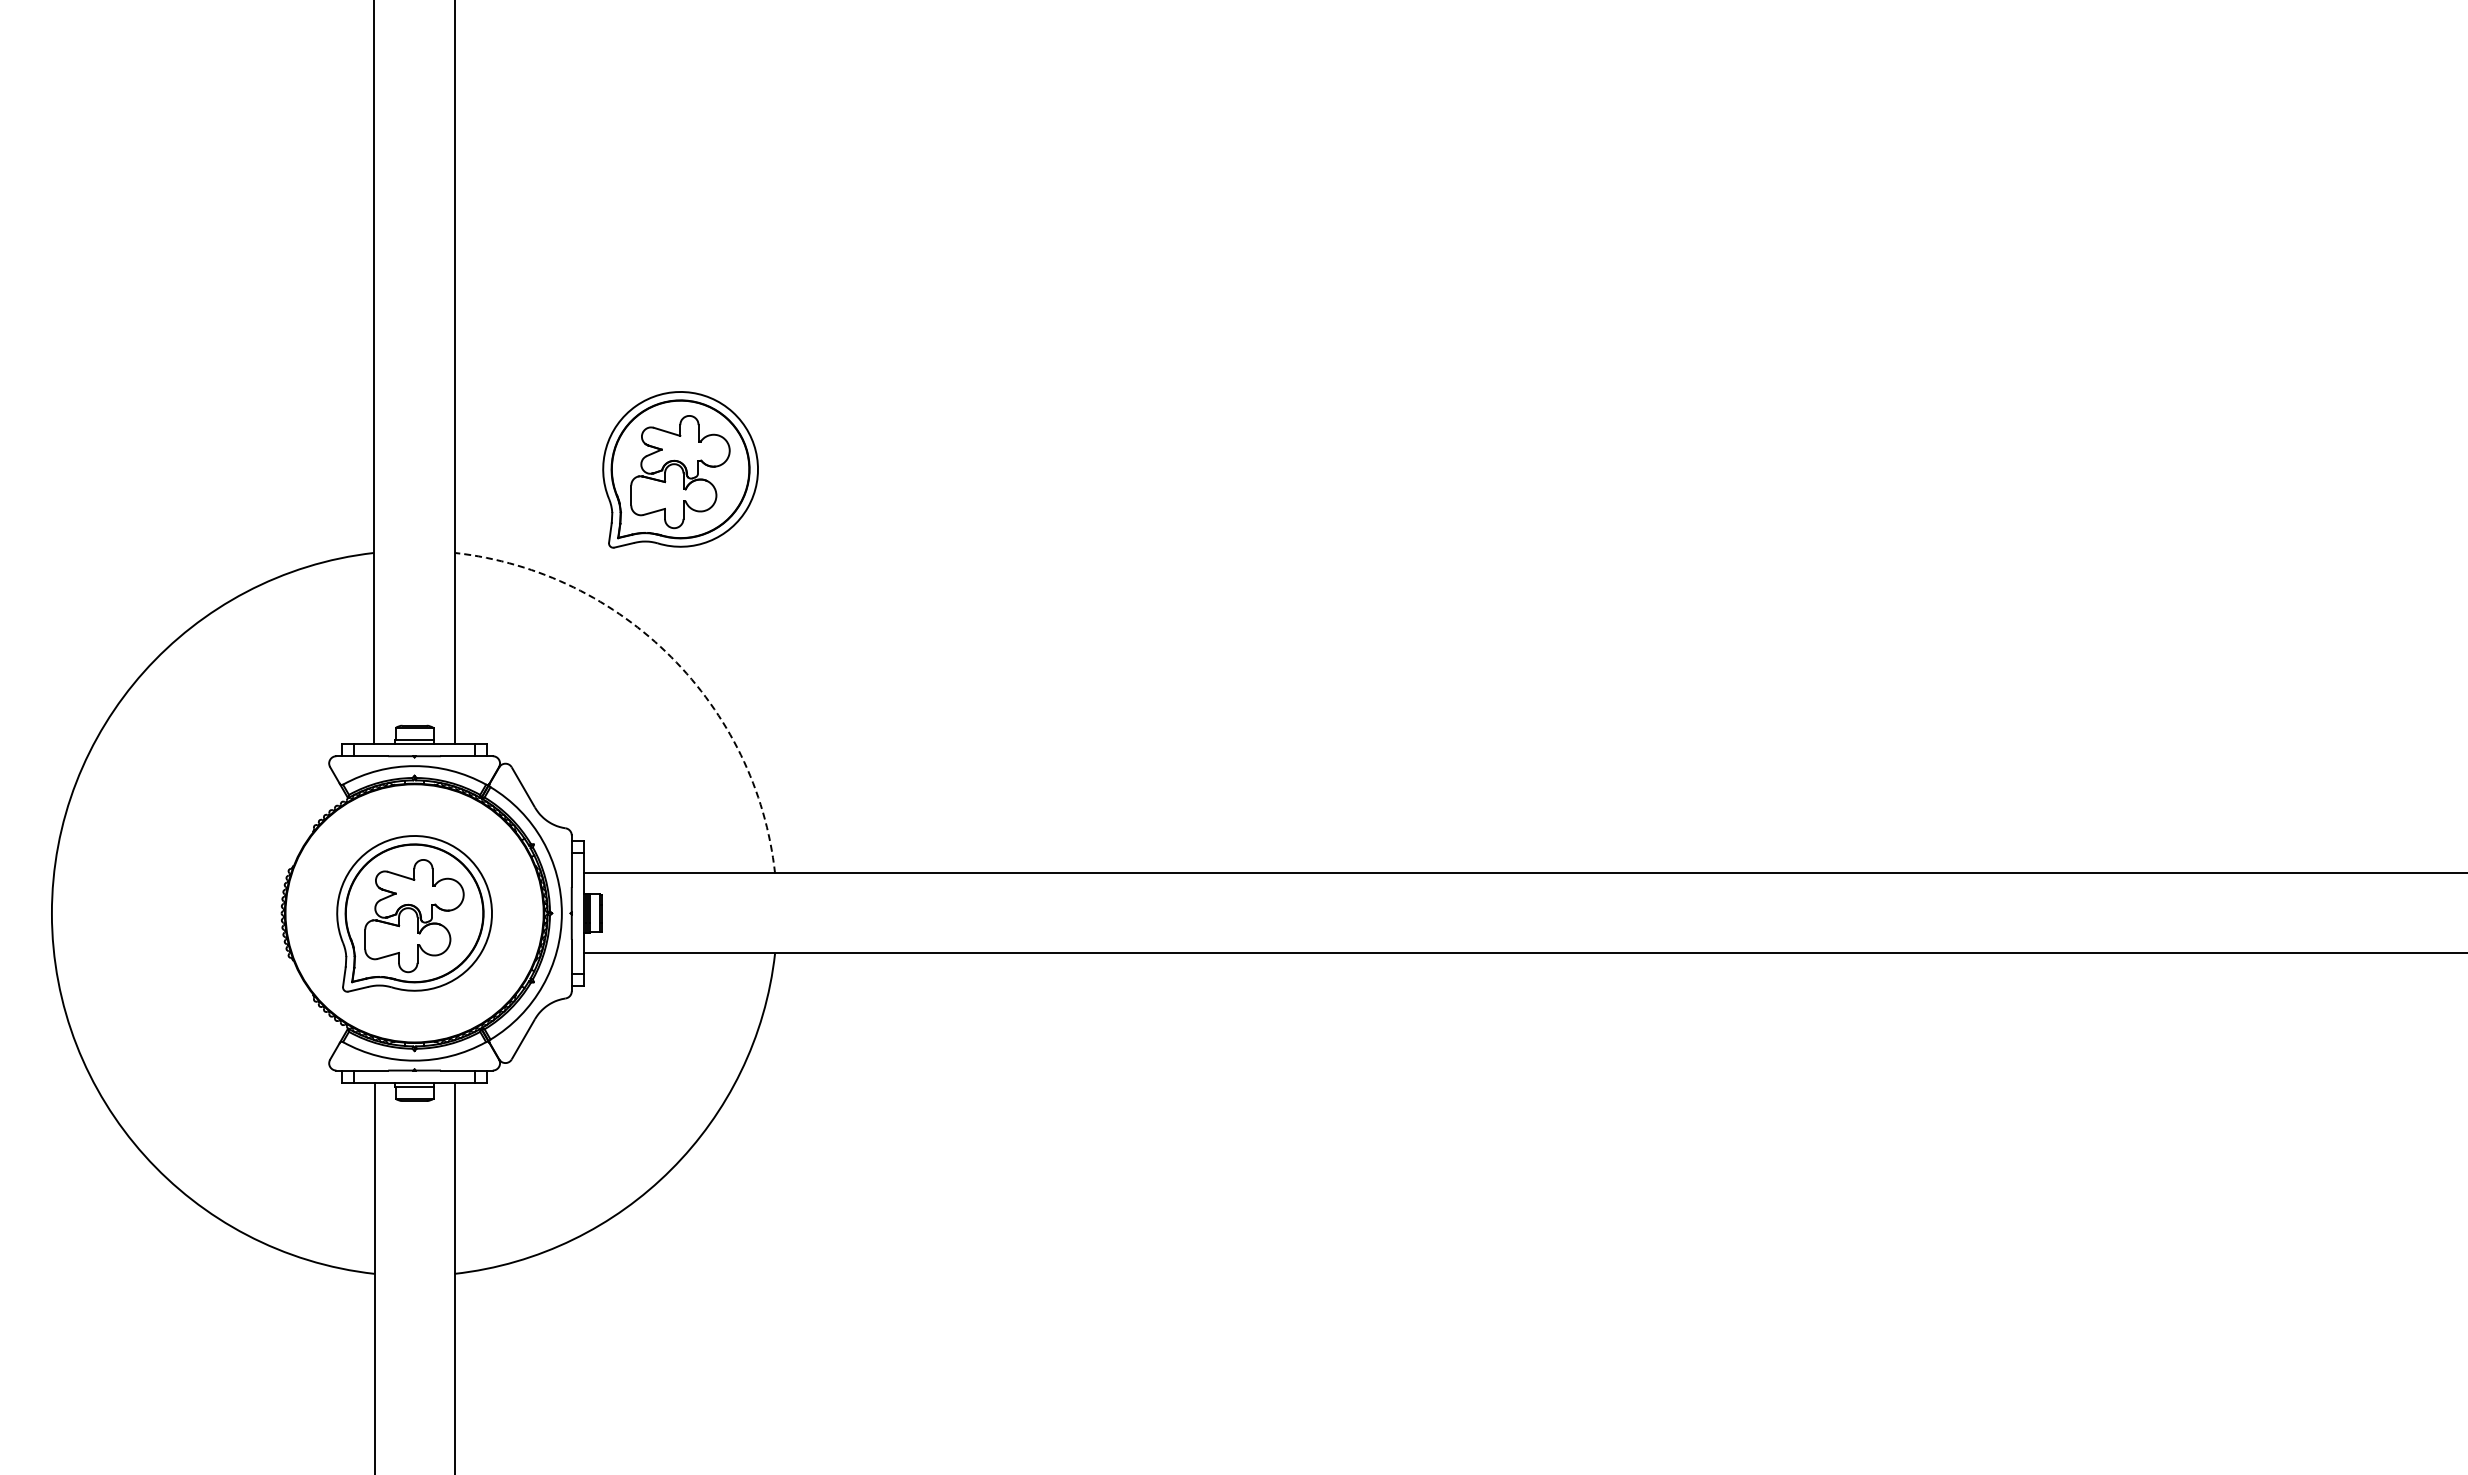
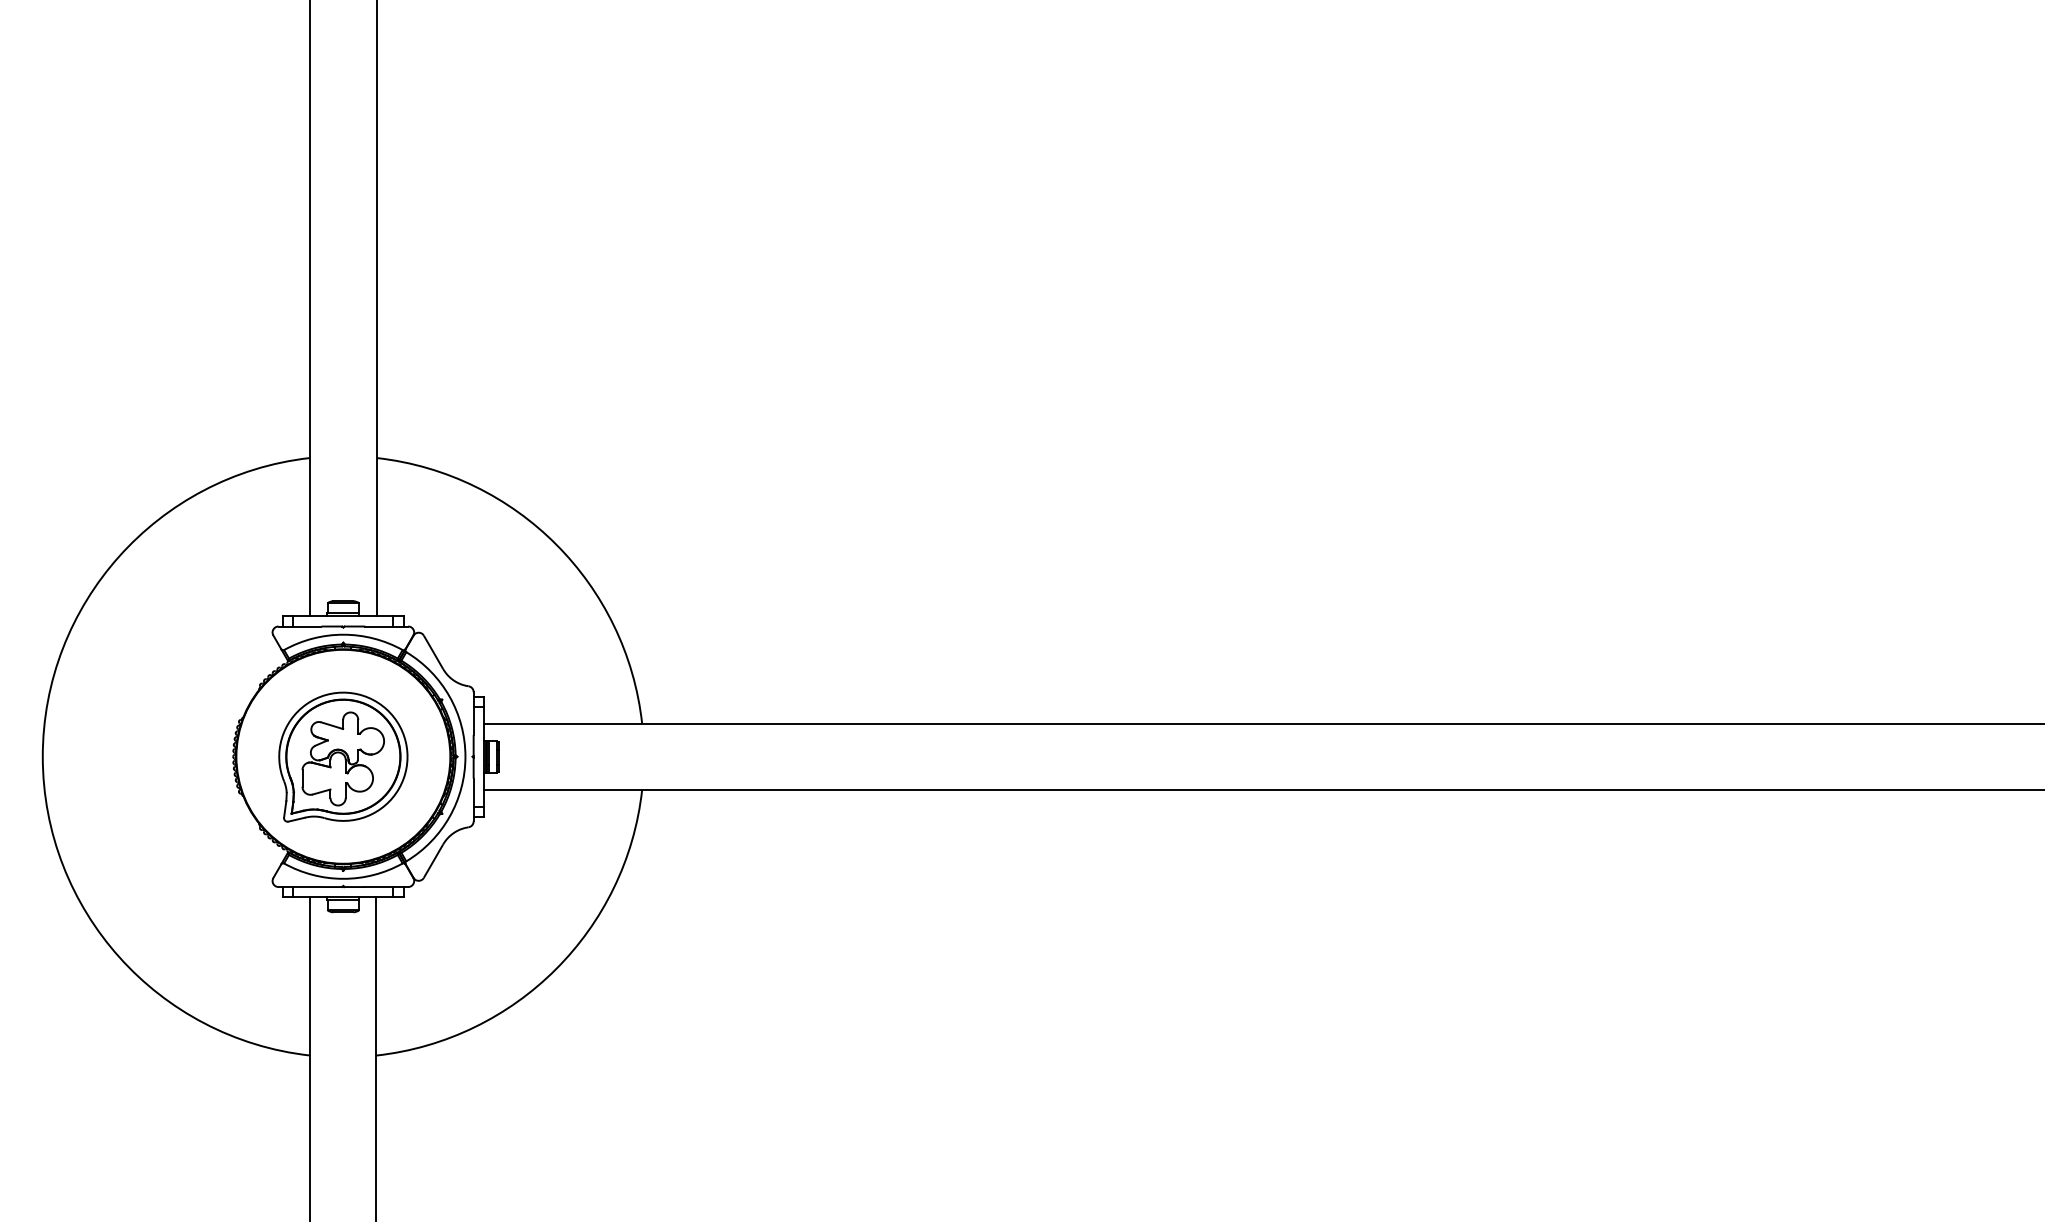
part: (680, 469) -> (563, 388), removed
arc: (671, 657) -> (556, 544), dashed -> solid

